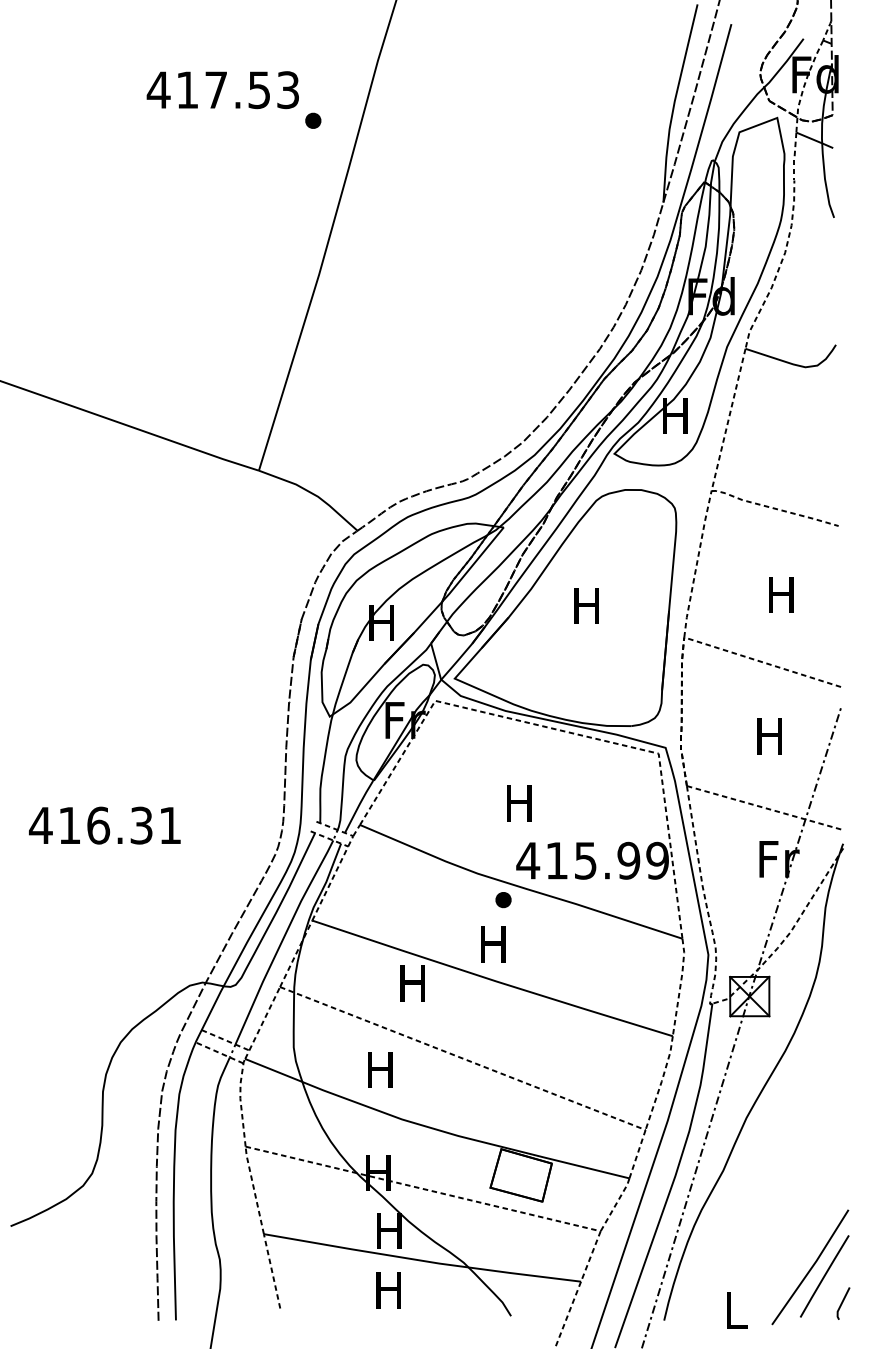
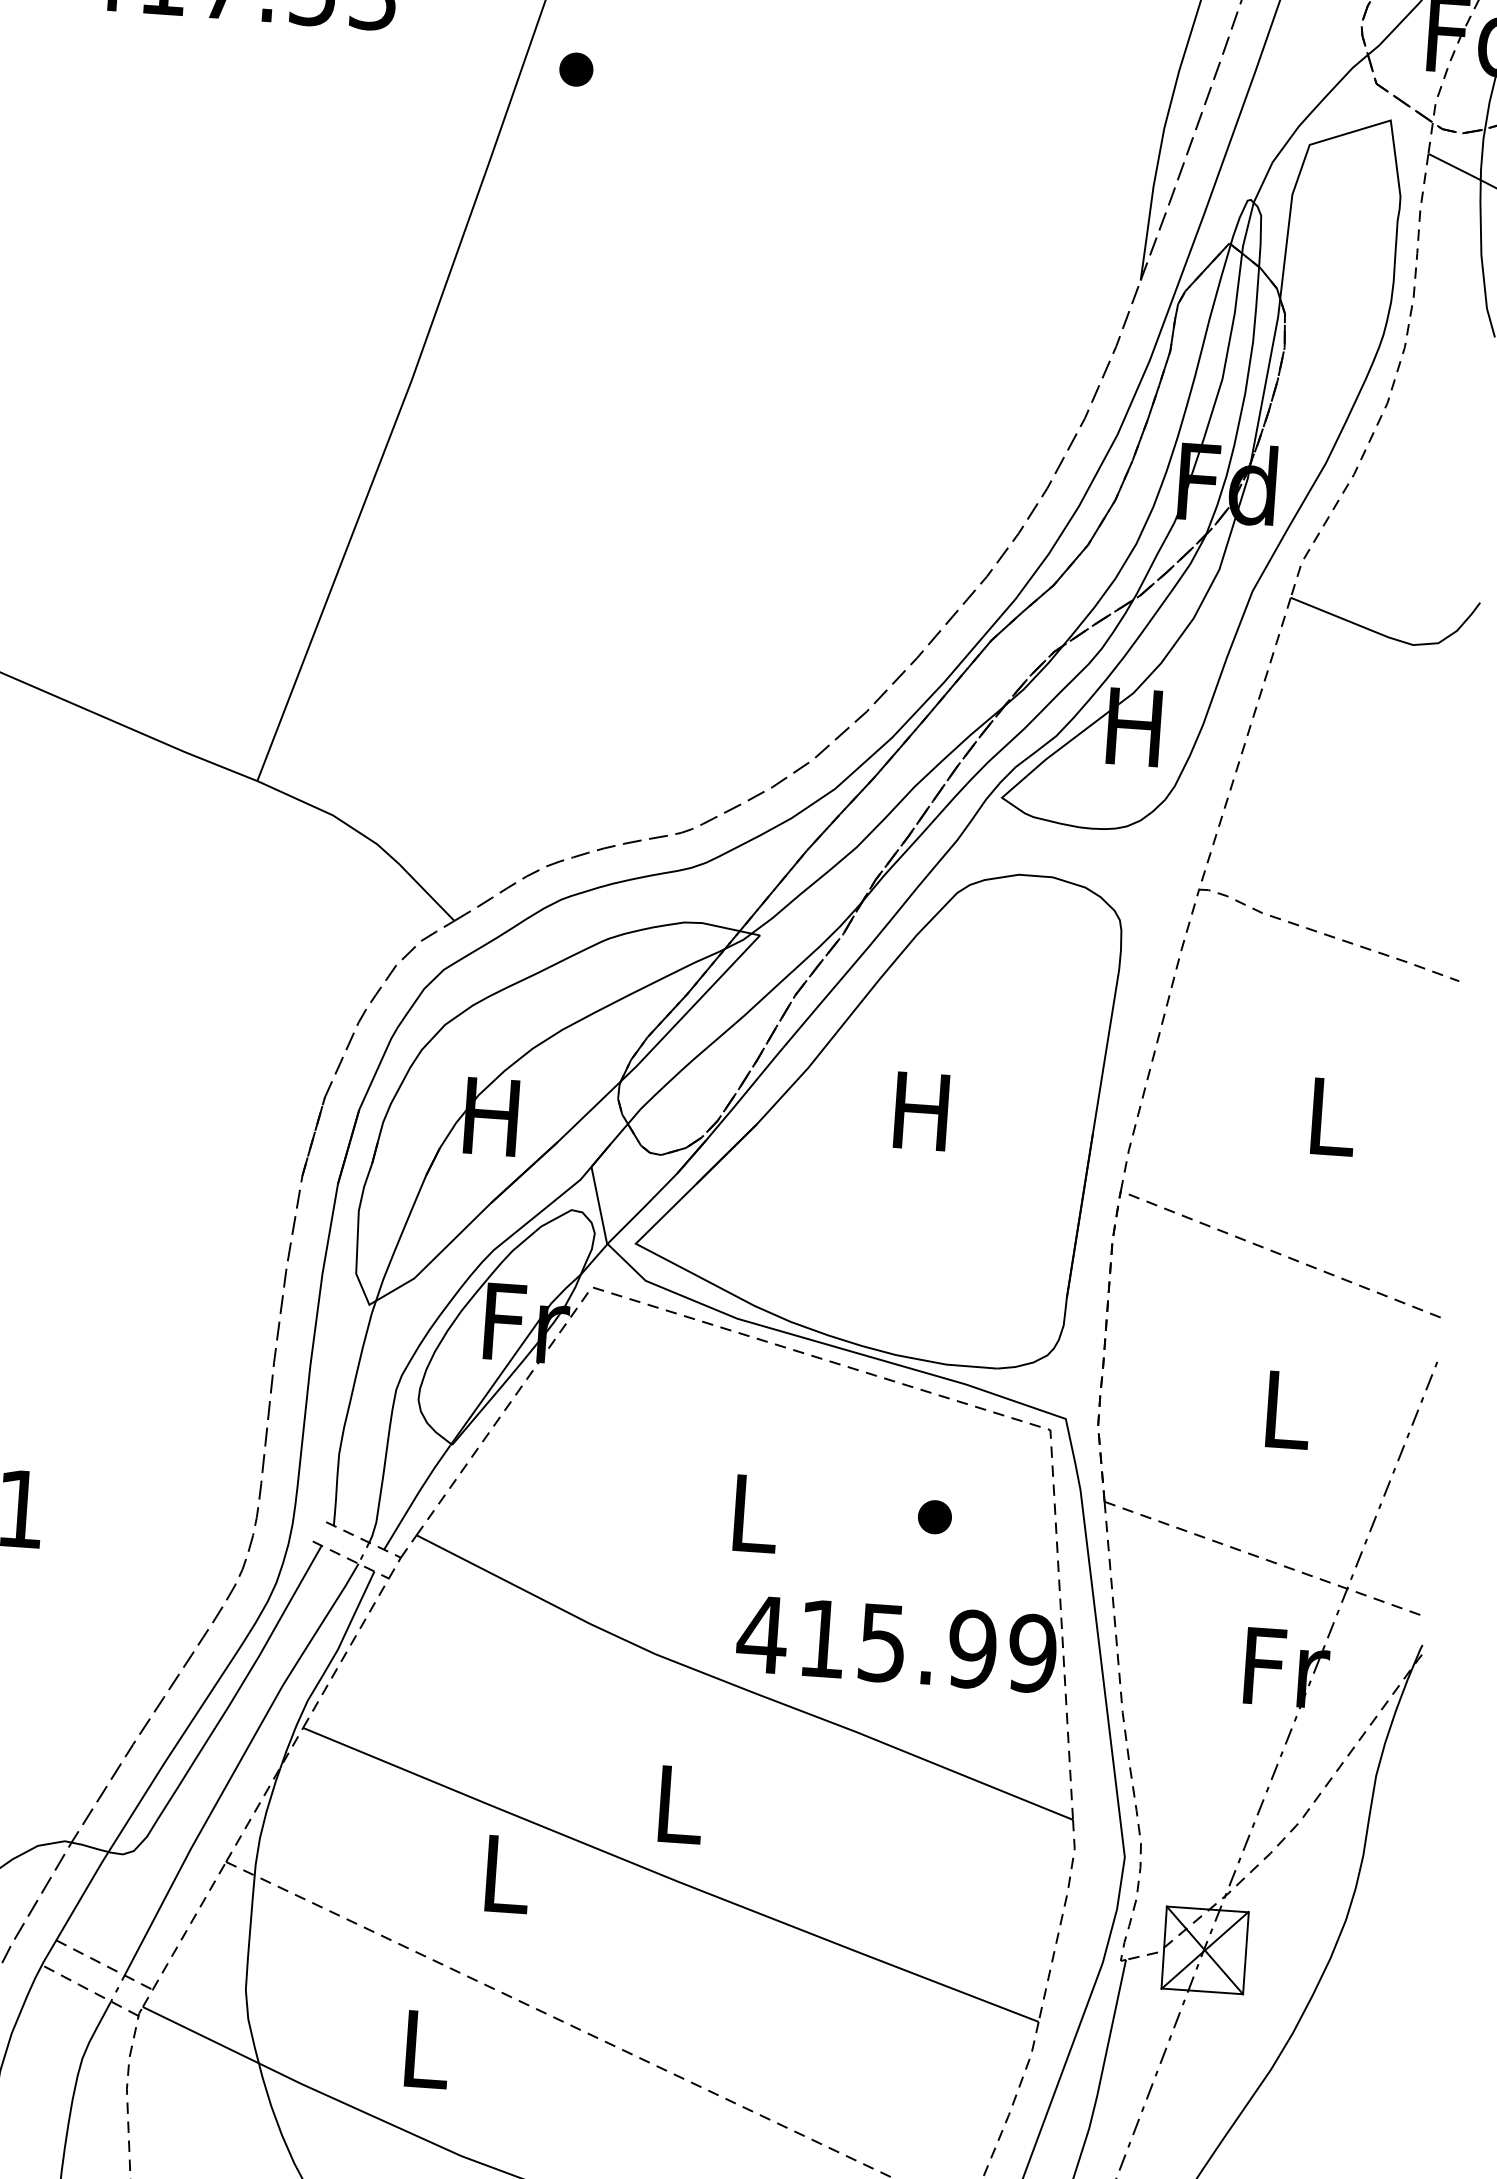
part: (313, 120) -> (576, 68), moved
text: (781, 594) -> (1329, 1115), H -> L
text: (769, 736) -> (1284, 1410), H -> L
text: (519, 803) -> (752, 1513), H -> L
part: (503, 900) -> (934, 1518), moved
text: (493, 944) -> (677, 1804), H -> L
text: (412, 983) -> (503, 1873), H -> L
text: (380, 1069) -> (423, 2048), H -> L

